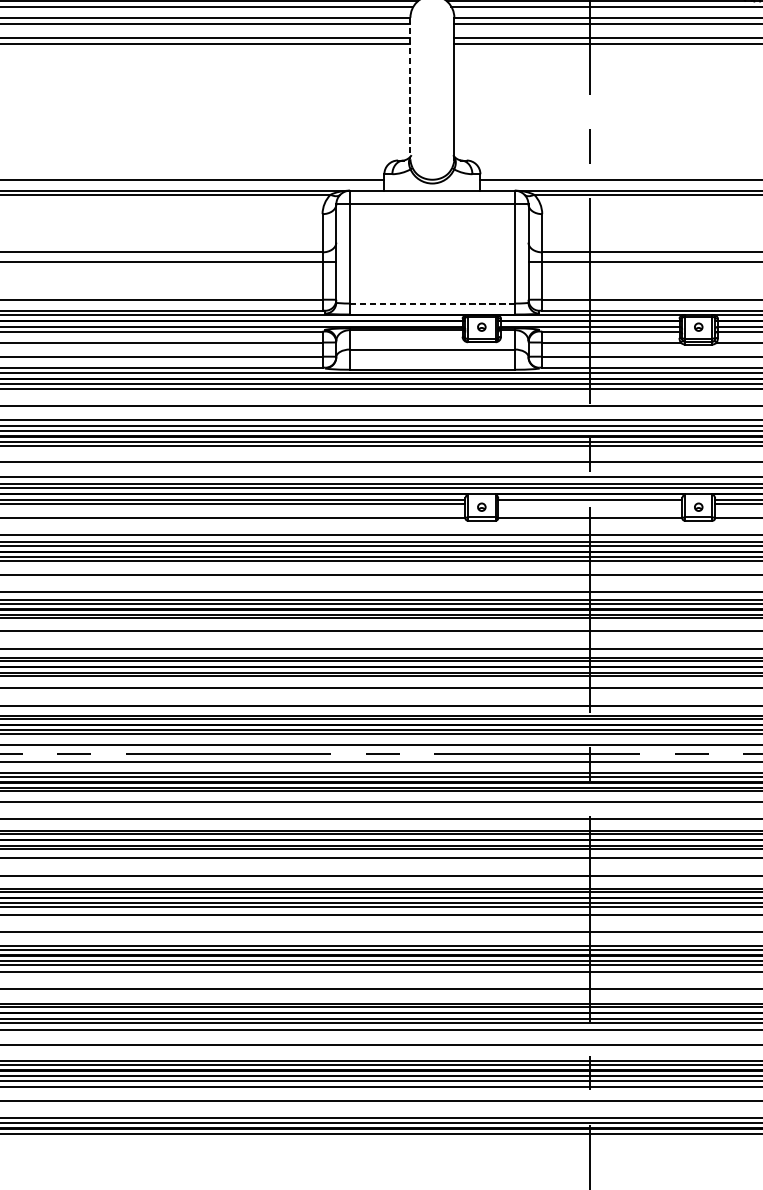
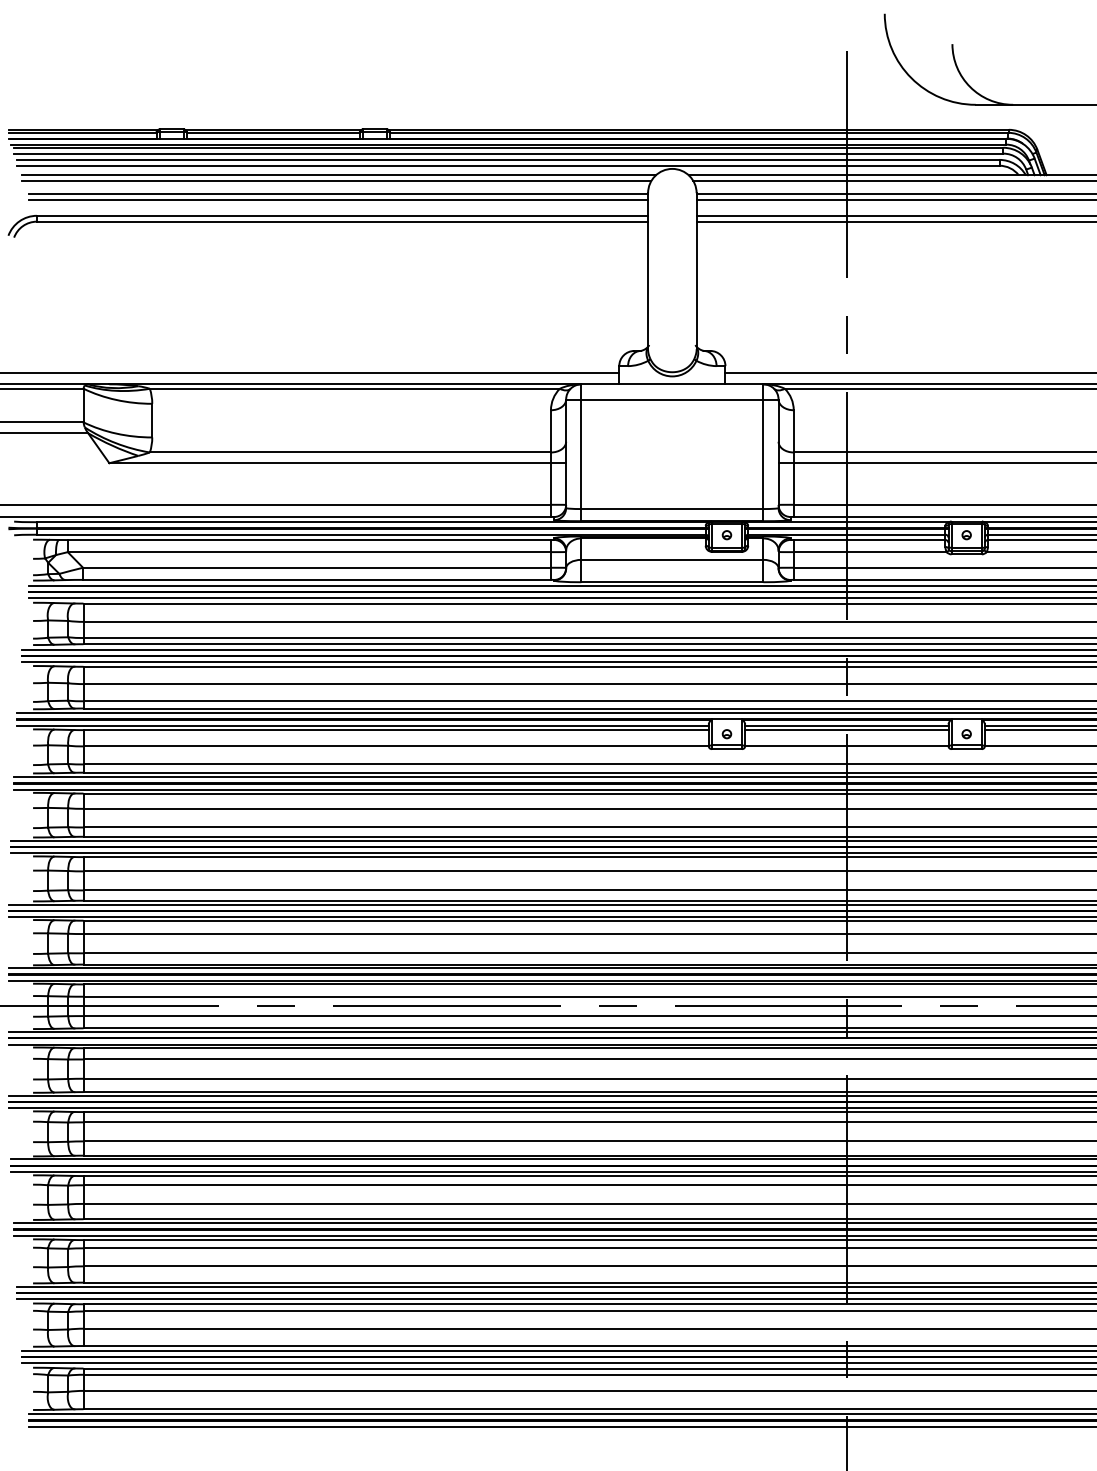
line: (410, 89) -> (648, 272), dashed -> solid
line: (432, 303) -> (672, 509), dashed -> solid
line: (589, 503) -> (846, 730), added

